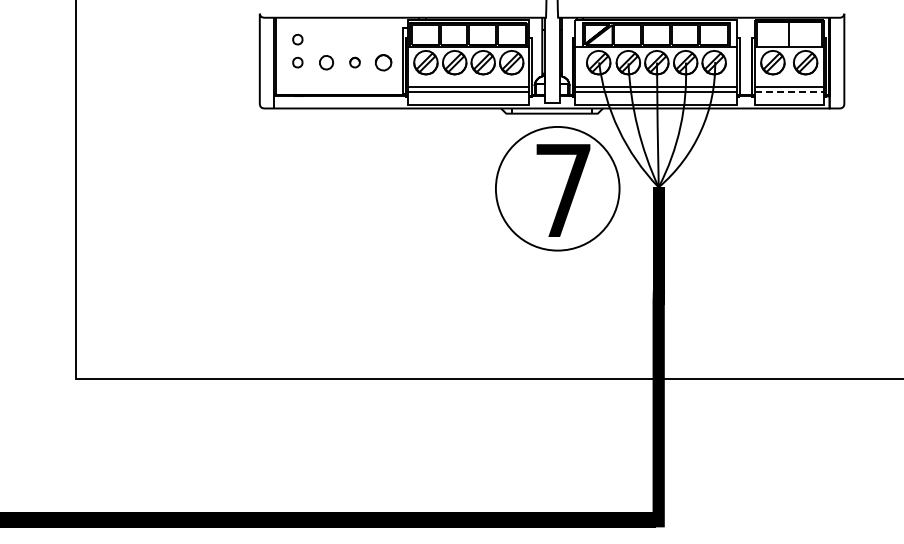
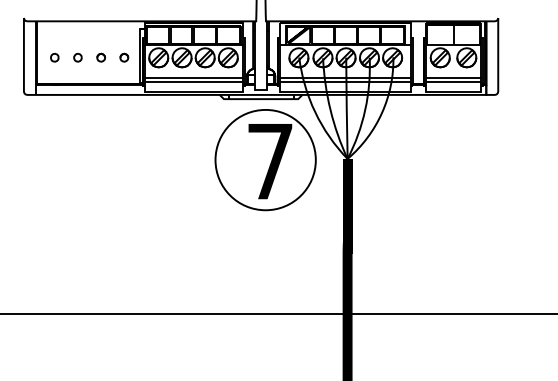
part: (297, 39) -> (54, 38), removed
part: (325, 62) -> (77, 57), size x0.71
part: (383, 62) -> (124, 57), size x0.62
line: (789, 92) -> (453, 81), dashed -> solid

